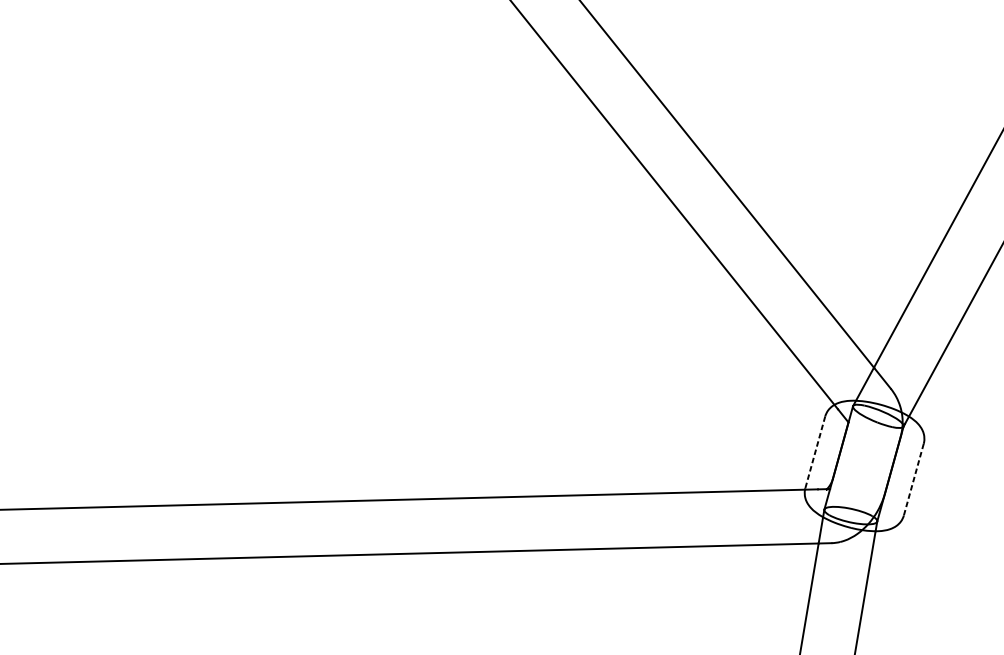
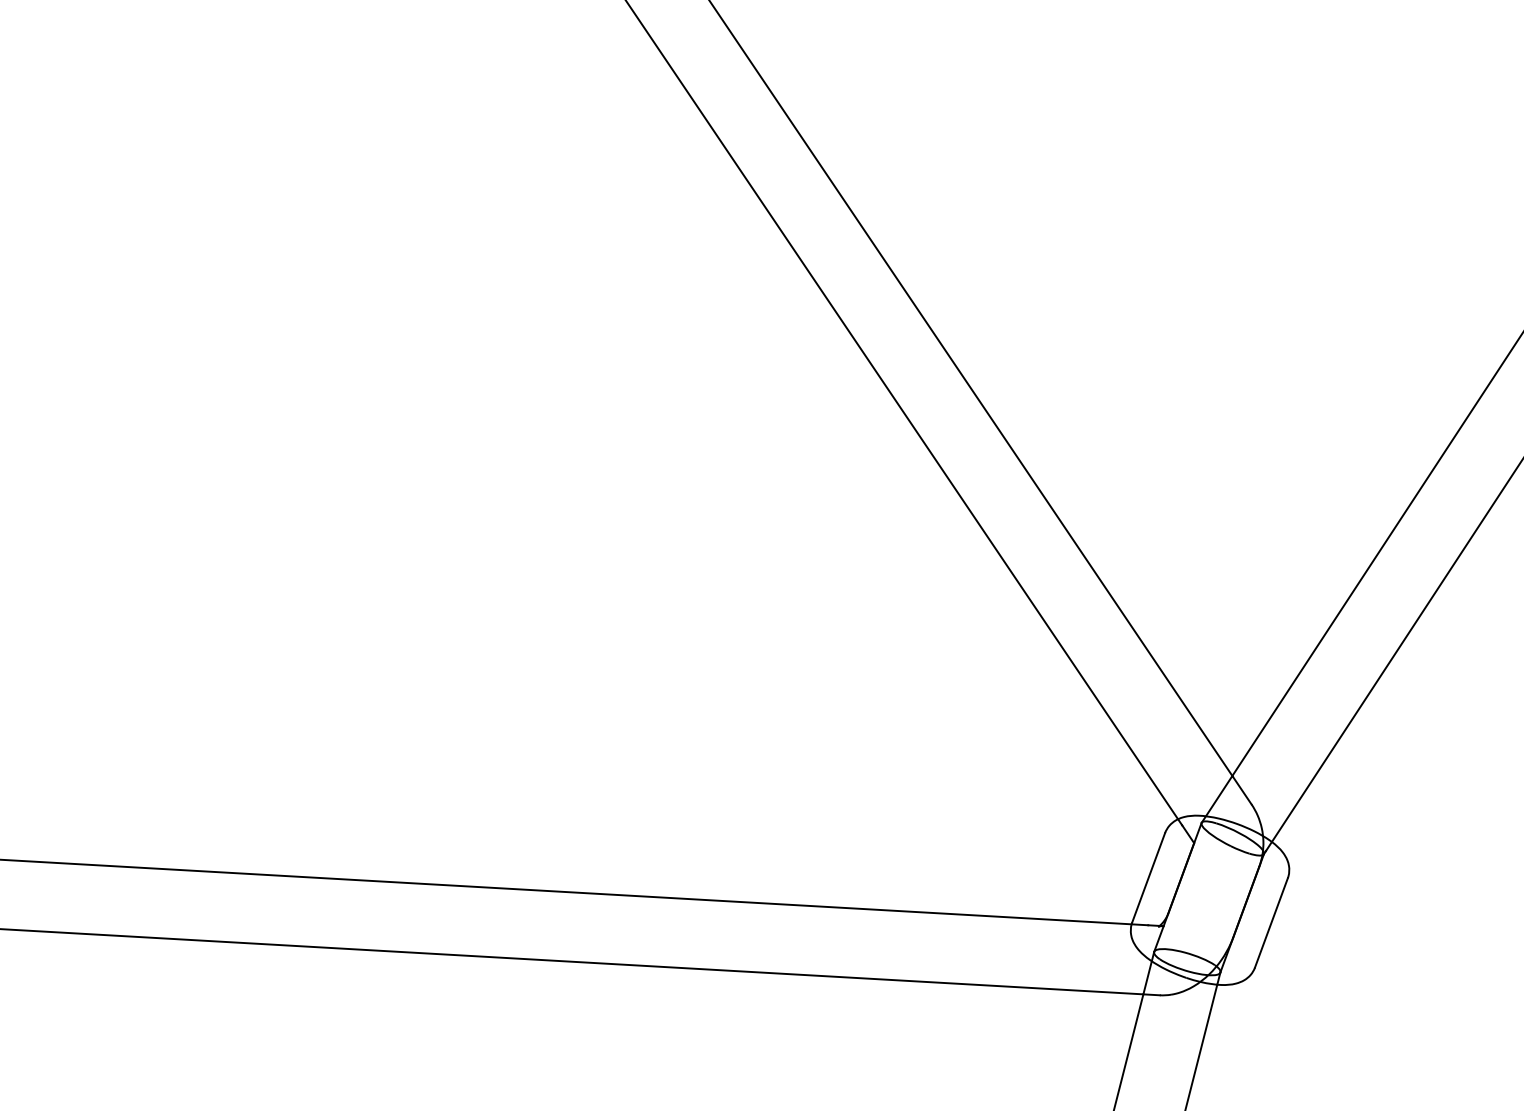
line: (815, 452) -> (1148, 877), dashed -> solid
line: (913, 479) -> (1271, 922), dashed -> solid

